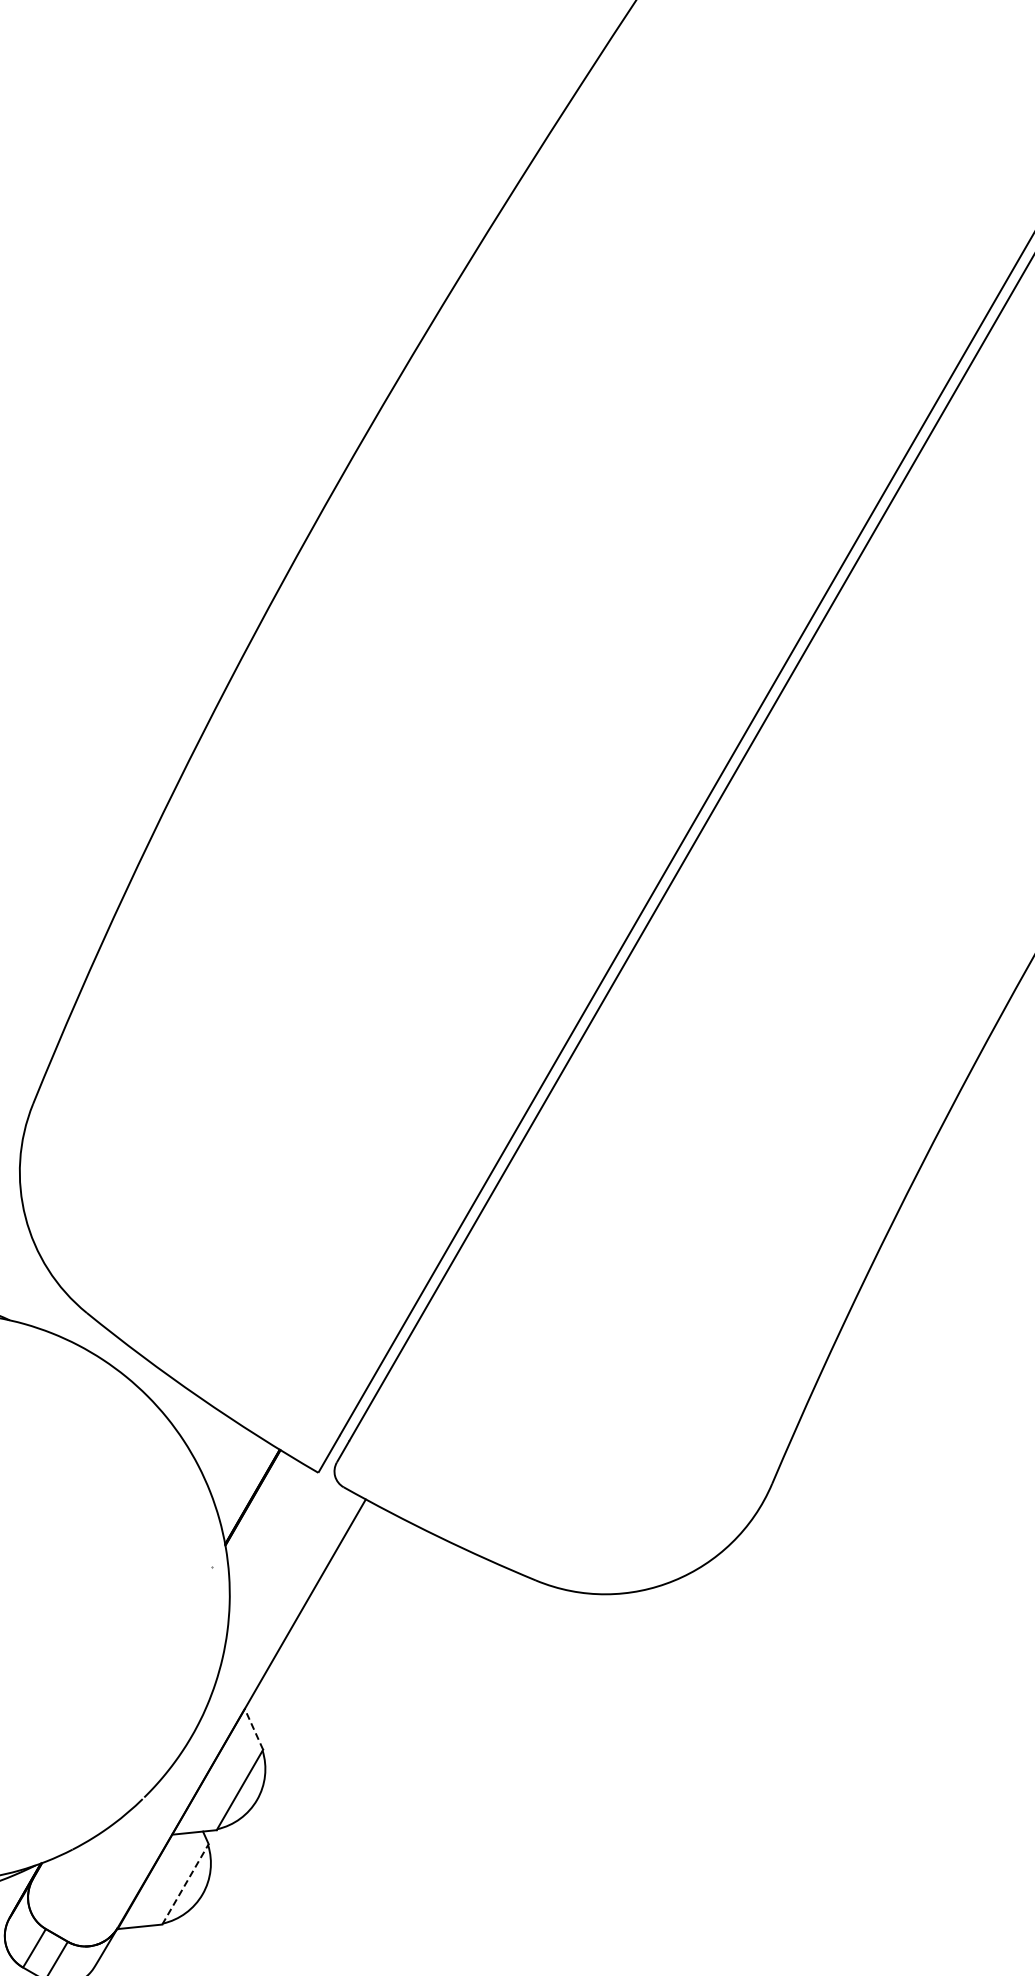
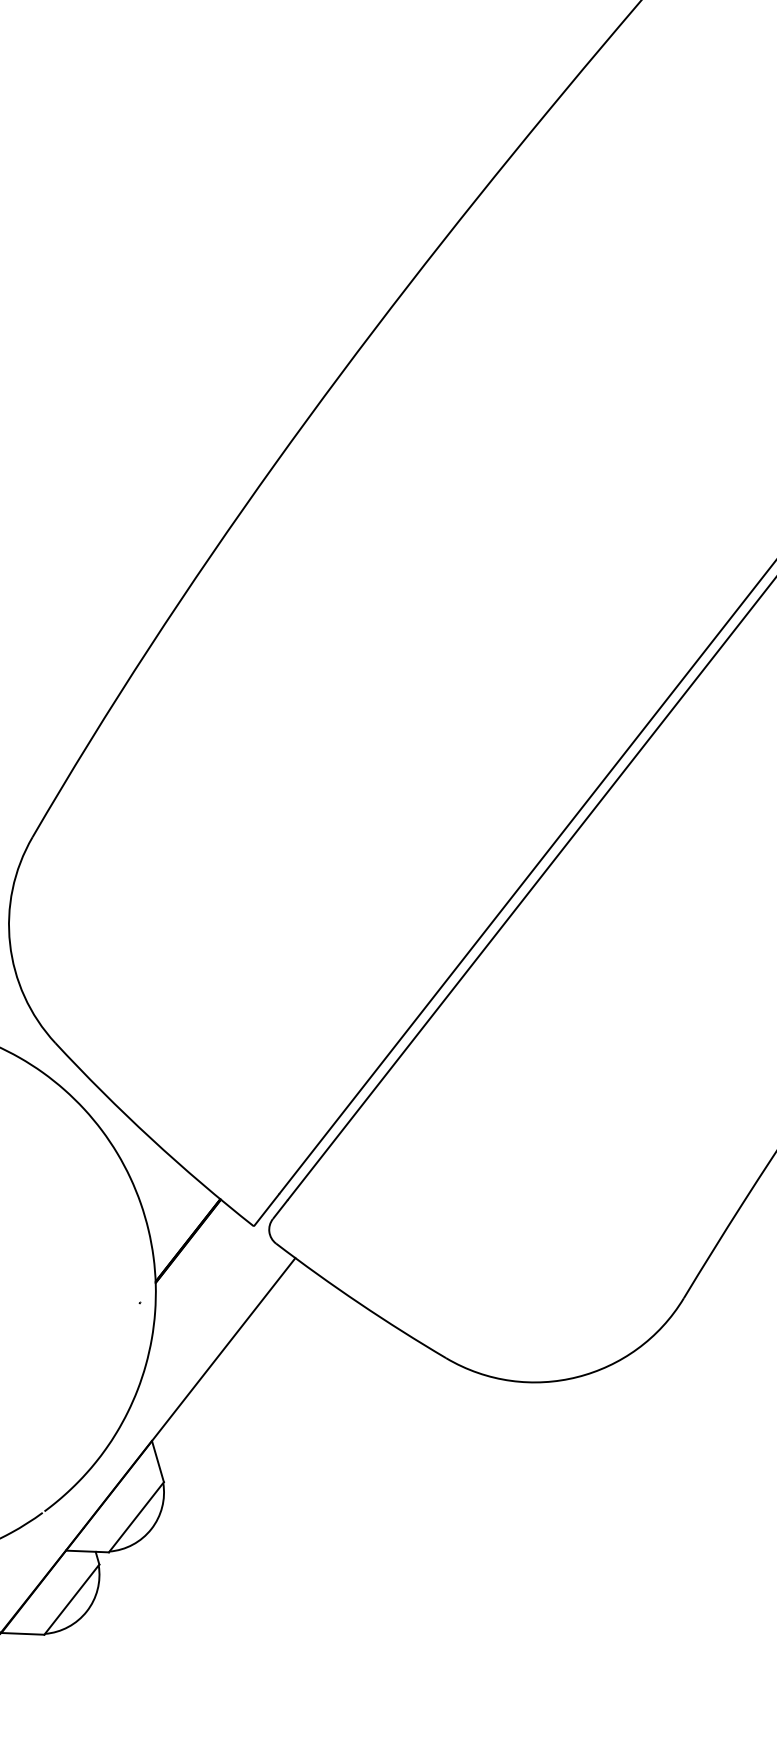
line: (253, 1728) -> (157, 1460), dashed -> solid
line: (185, 1883) -> (72, 1598), dashed -> solid

